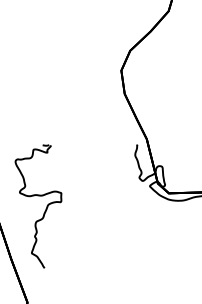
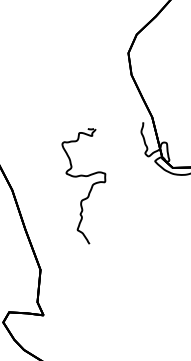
part: (44, 210) -> (89, 190), moved

